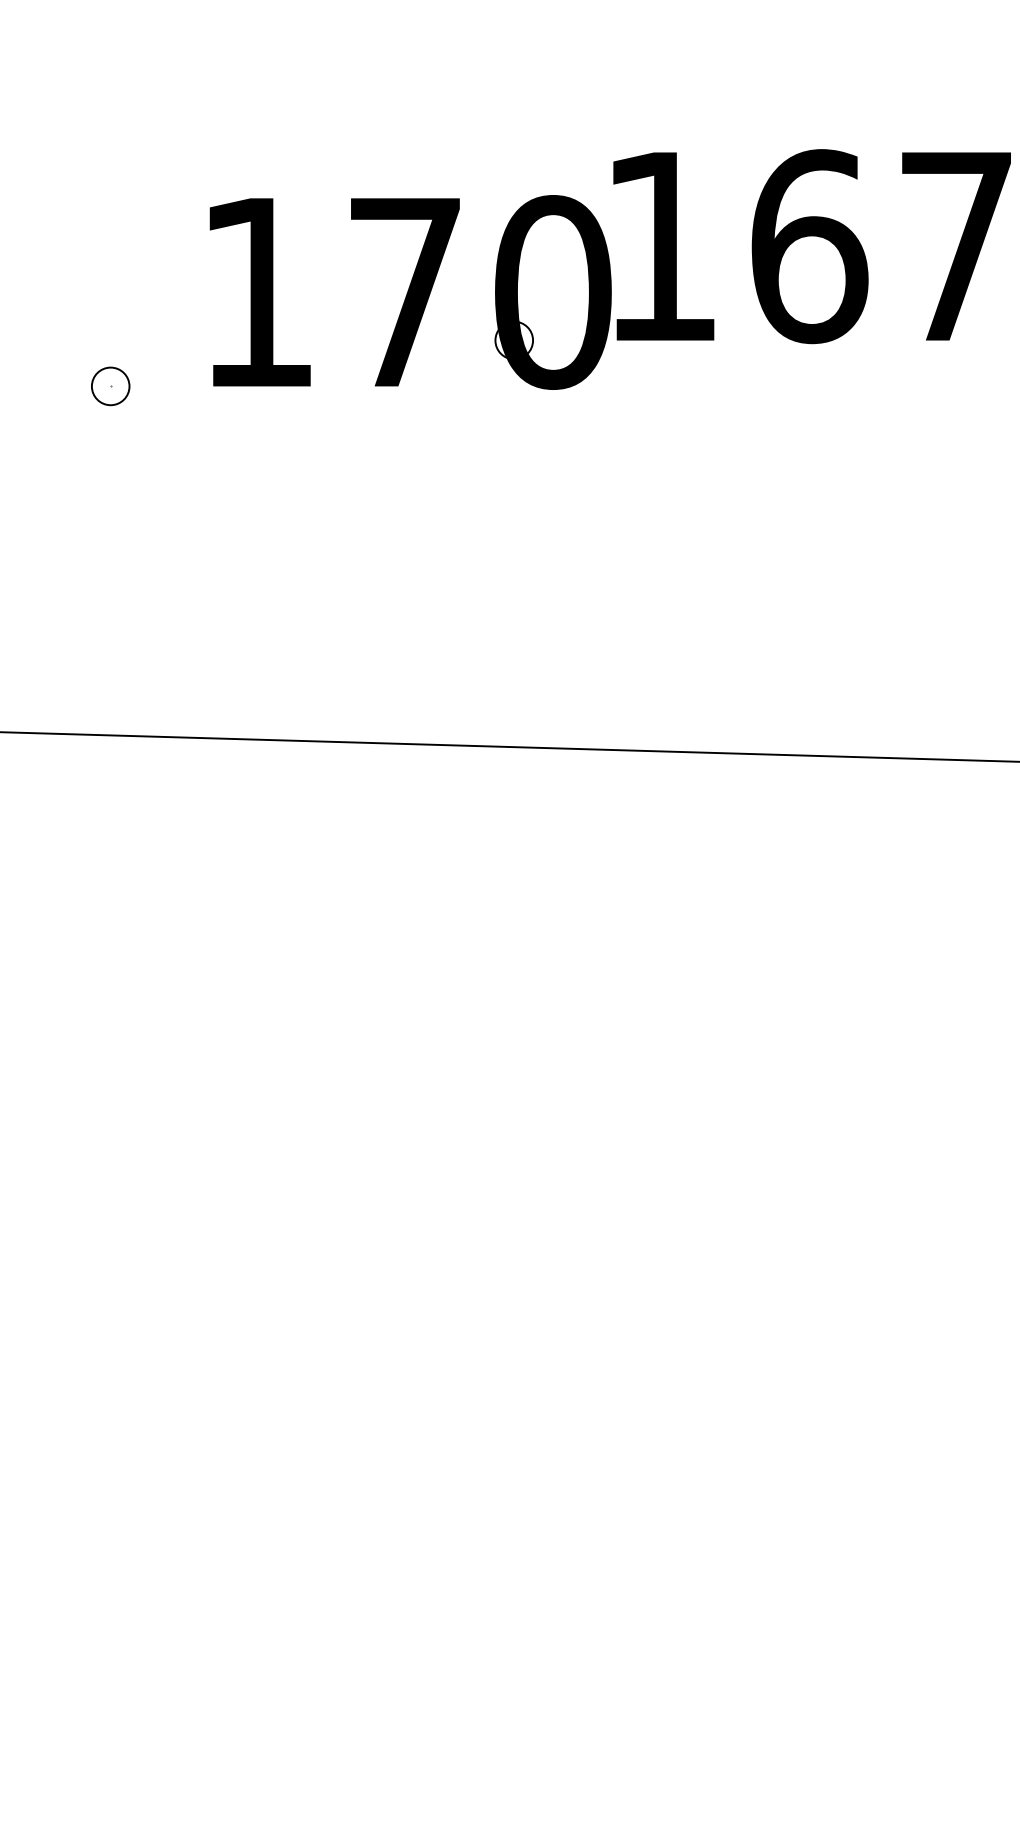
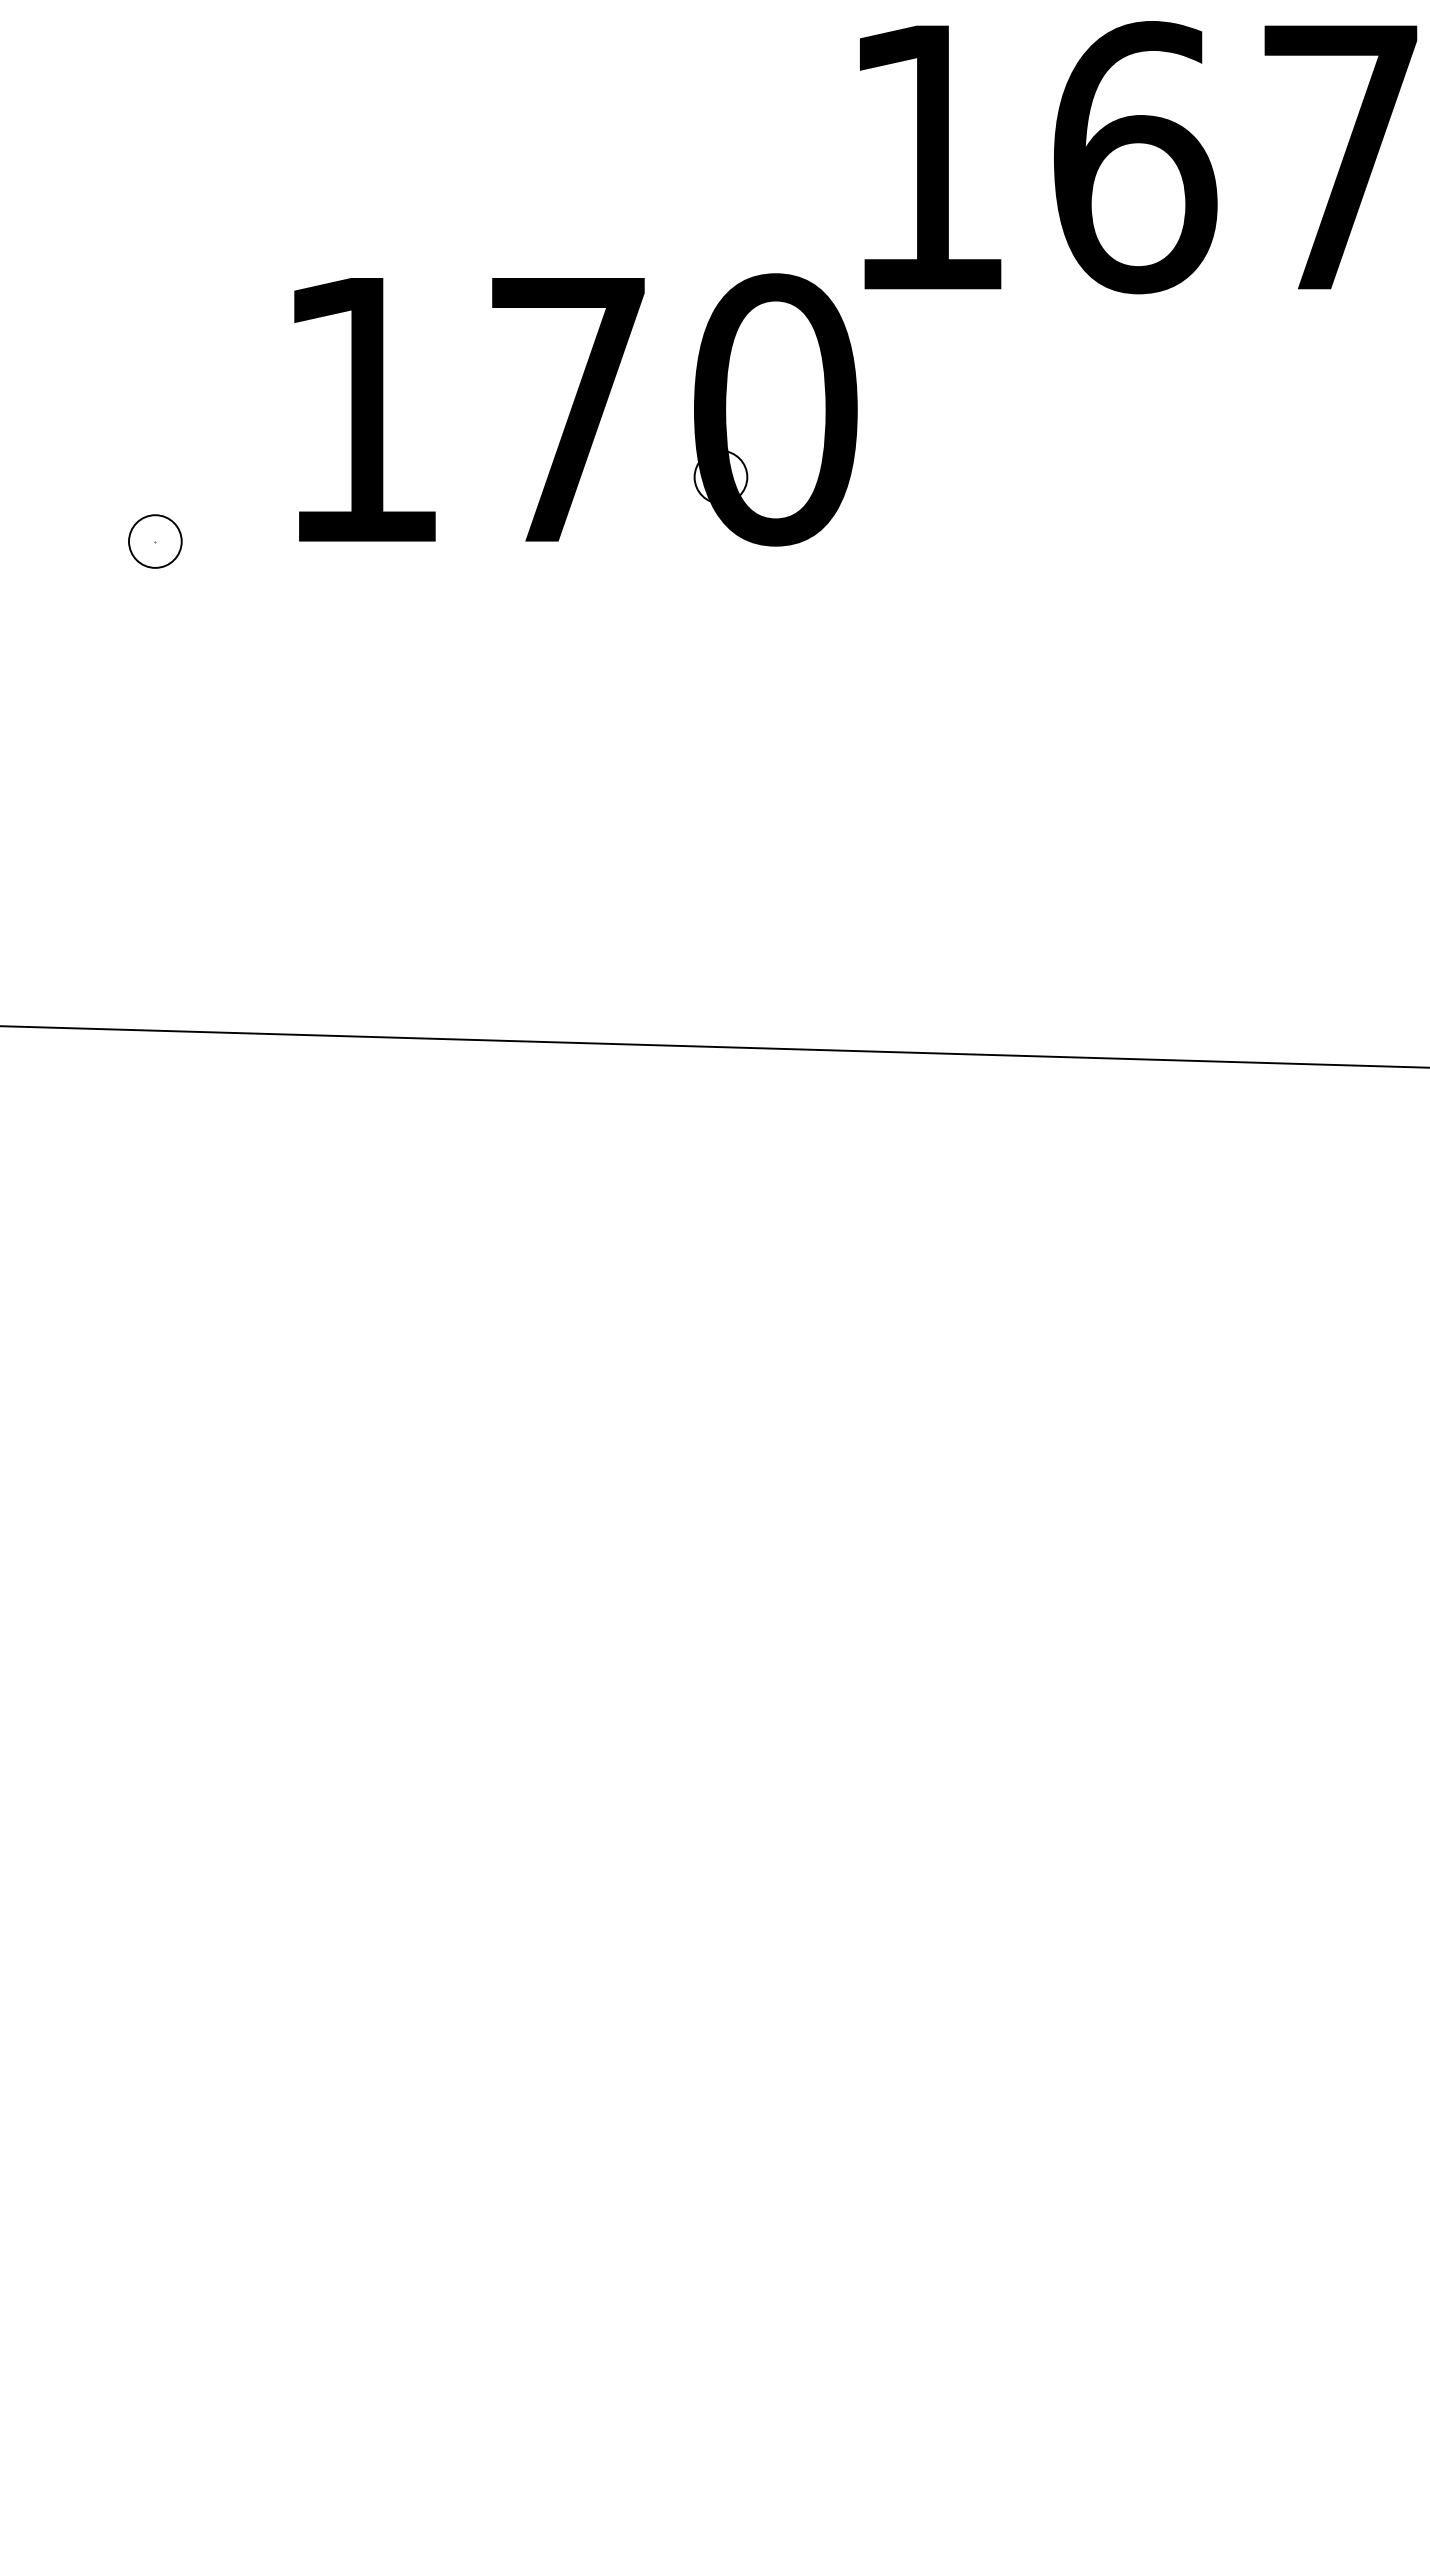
text: (812, 246) -> (1138, 157), moved

